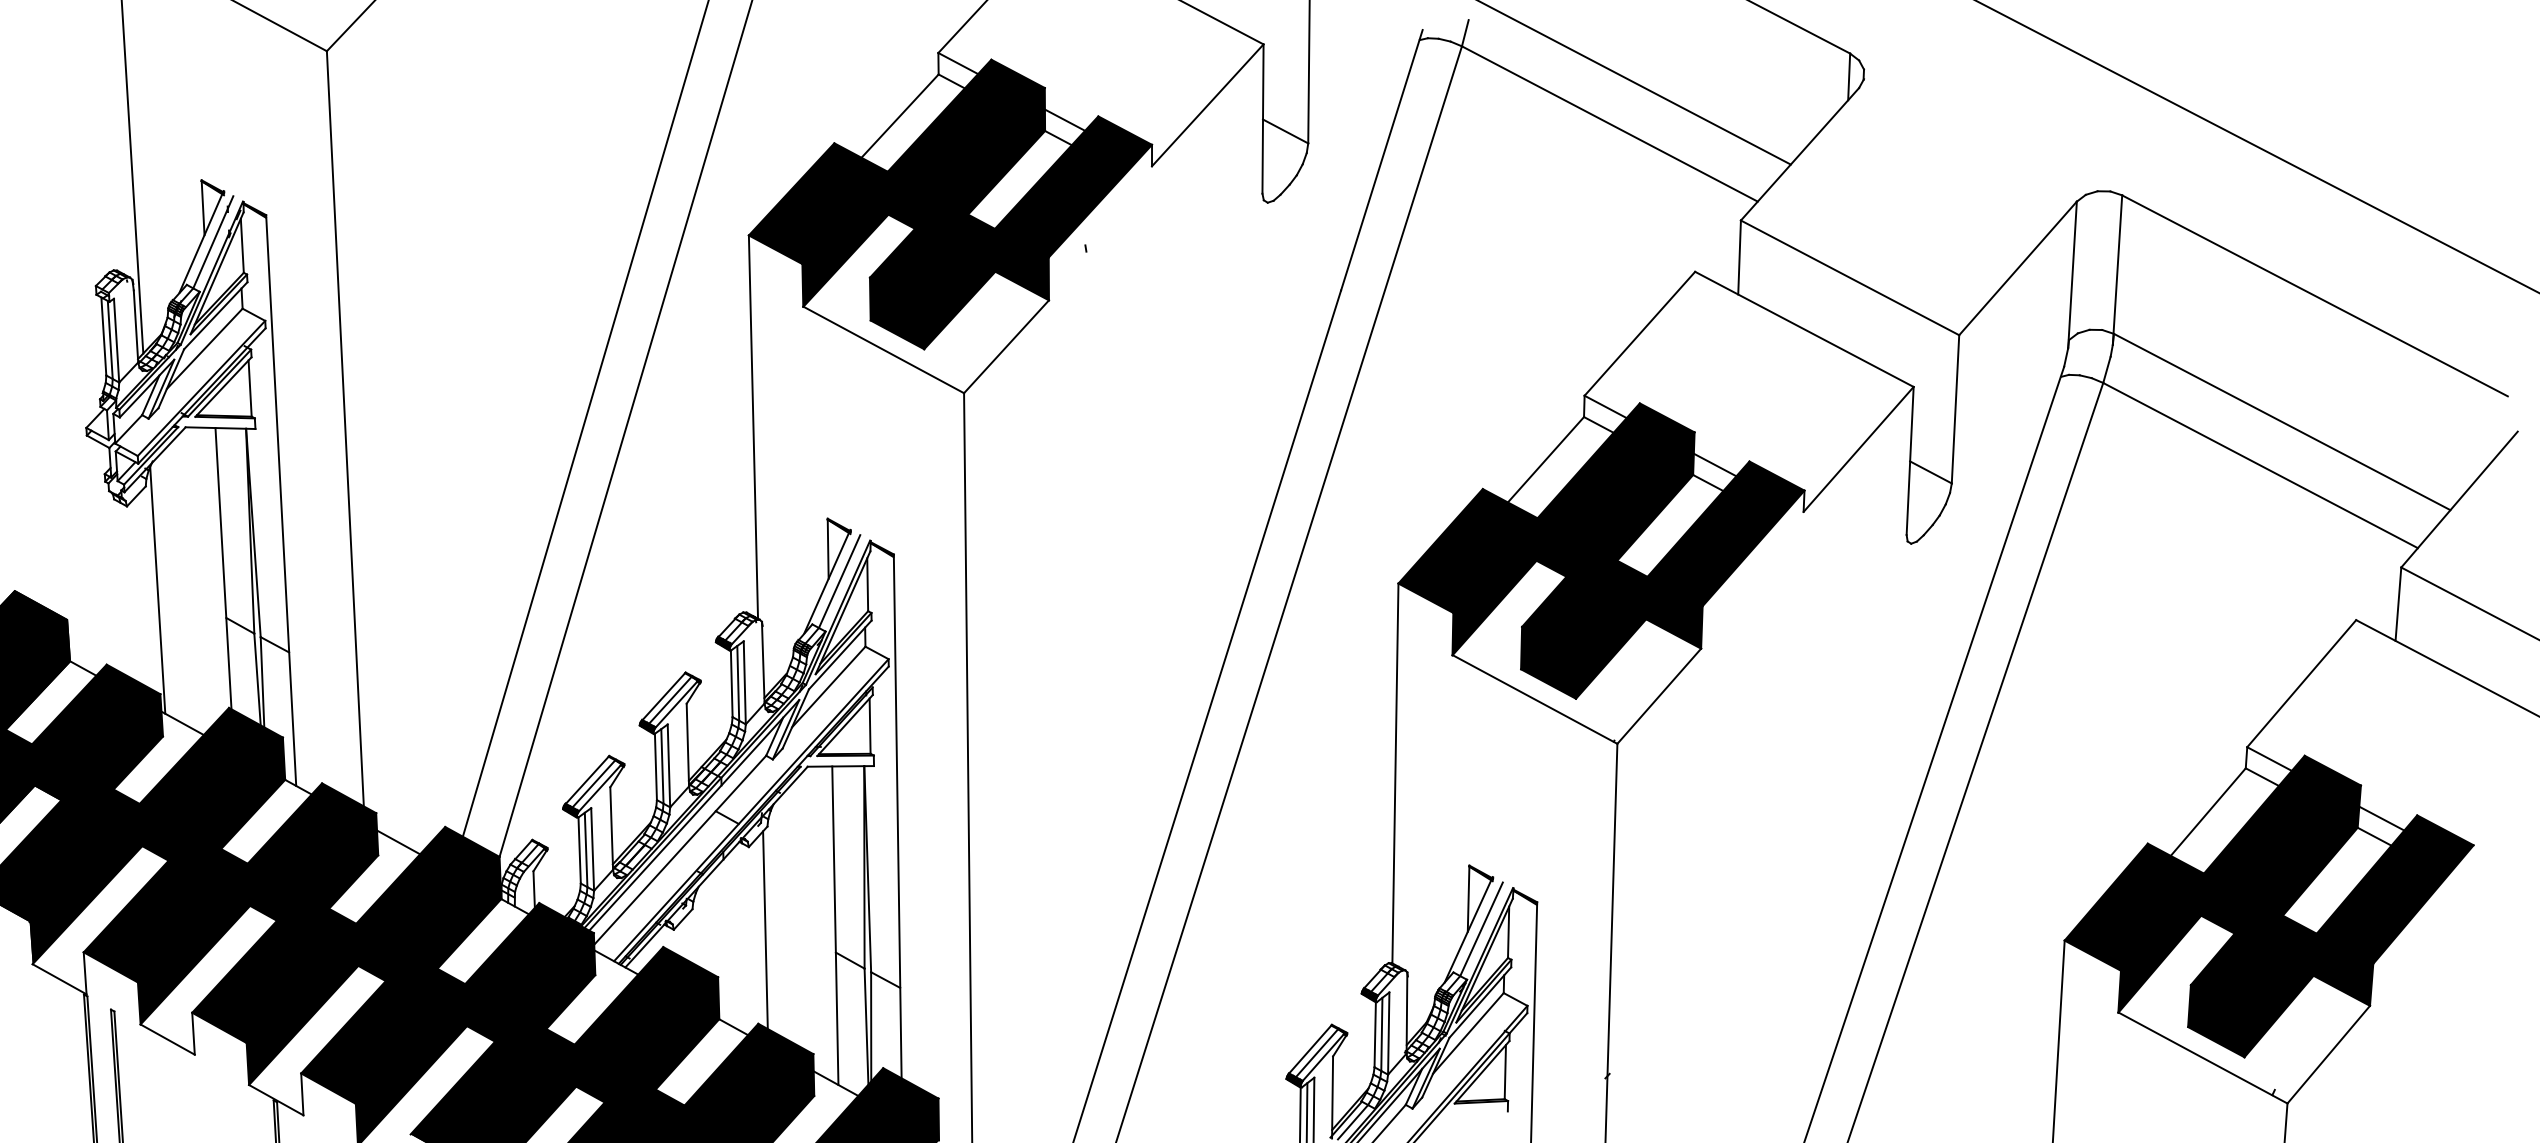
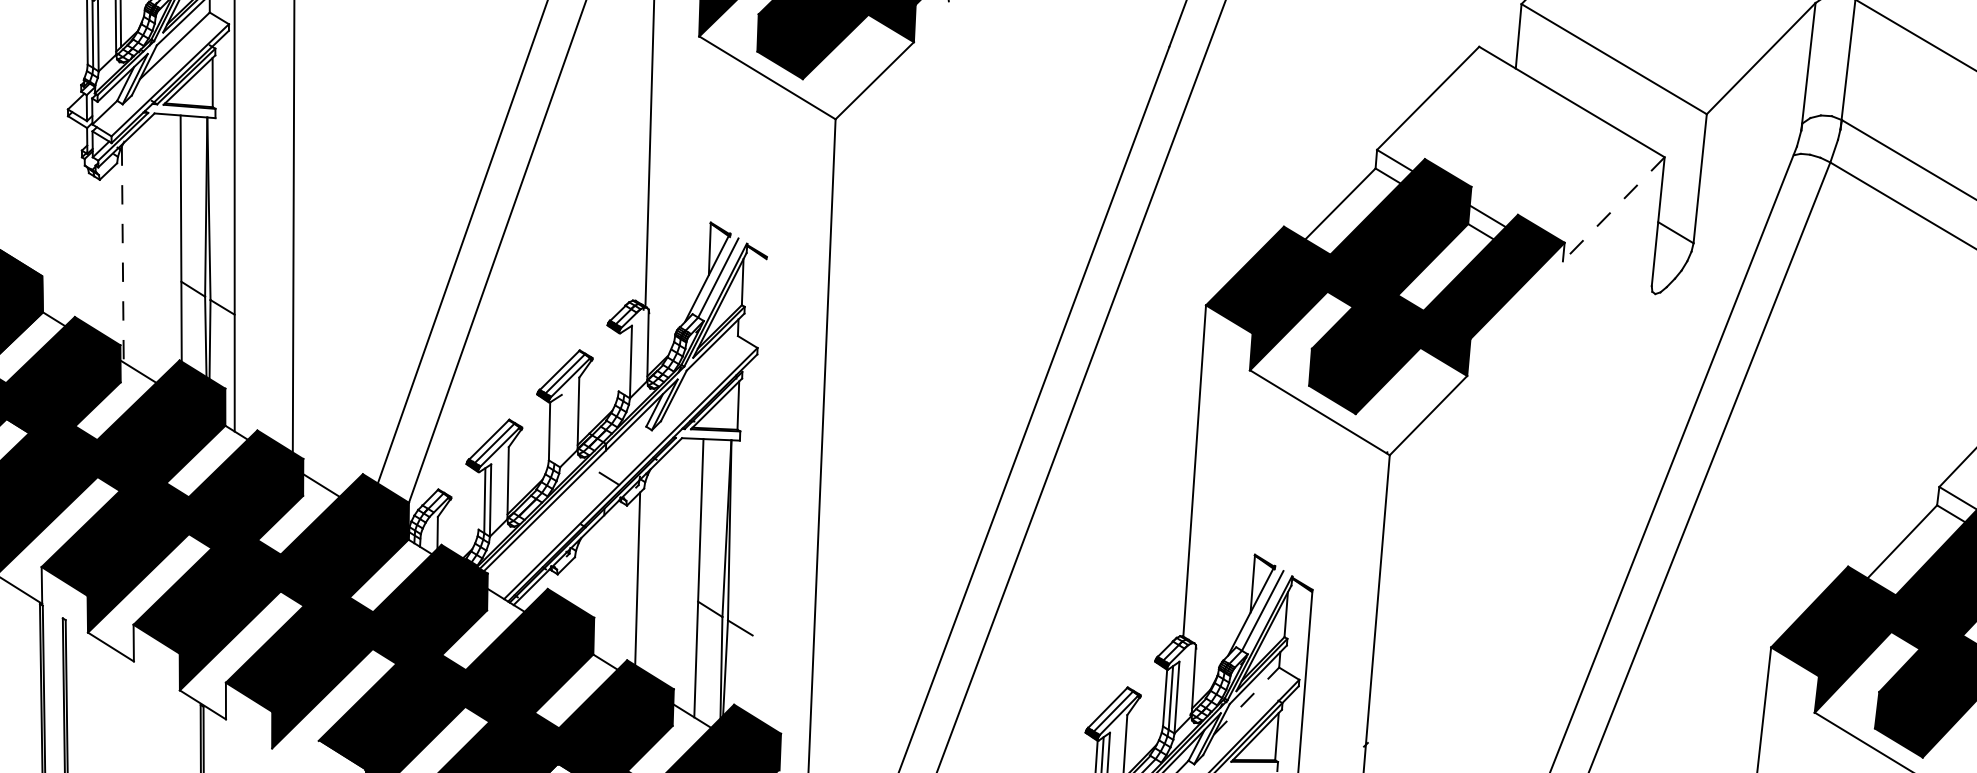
line: (1858, 449) -> (1613, 209), solid -> dashed
line: (157, 590) -> (122, 254), solid -> dashed
line: (738, 682) -> (625, 361), removed
line: (731, 683) -> (619, 362), removed
line: (828, 686) -> (703, 369), removed
line: (668, 765) -> (560, 430), removed
line: (662, 766) -> (555, 431), removed
line: (897, 816) -> (758, 485), removed
line: (680, 849) -> (567, 504), removed
line: (579, 850) -> (479, 500), removed
line: (1468, 1033) -> (1246, 701), solid -> dashed

